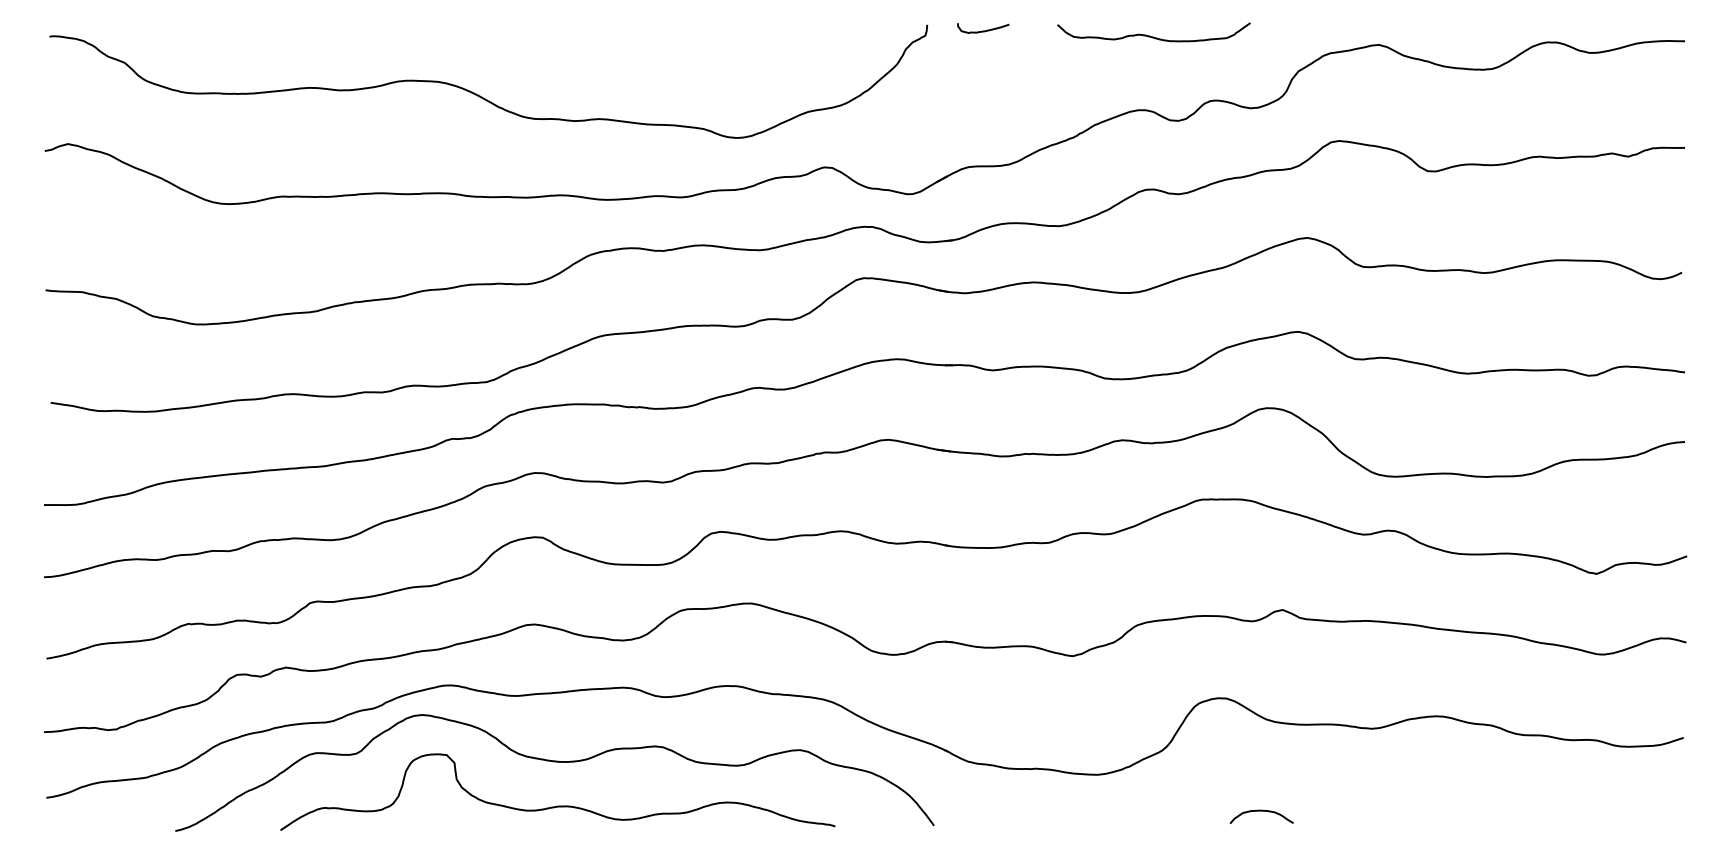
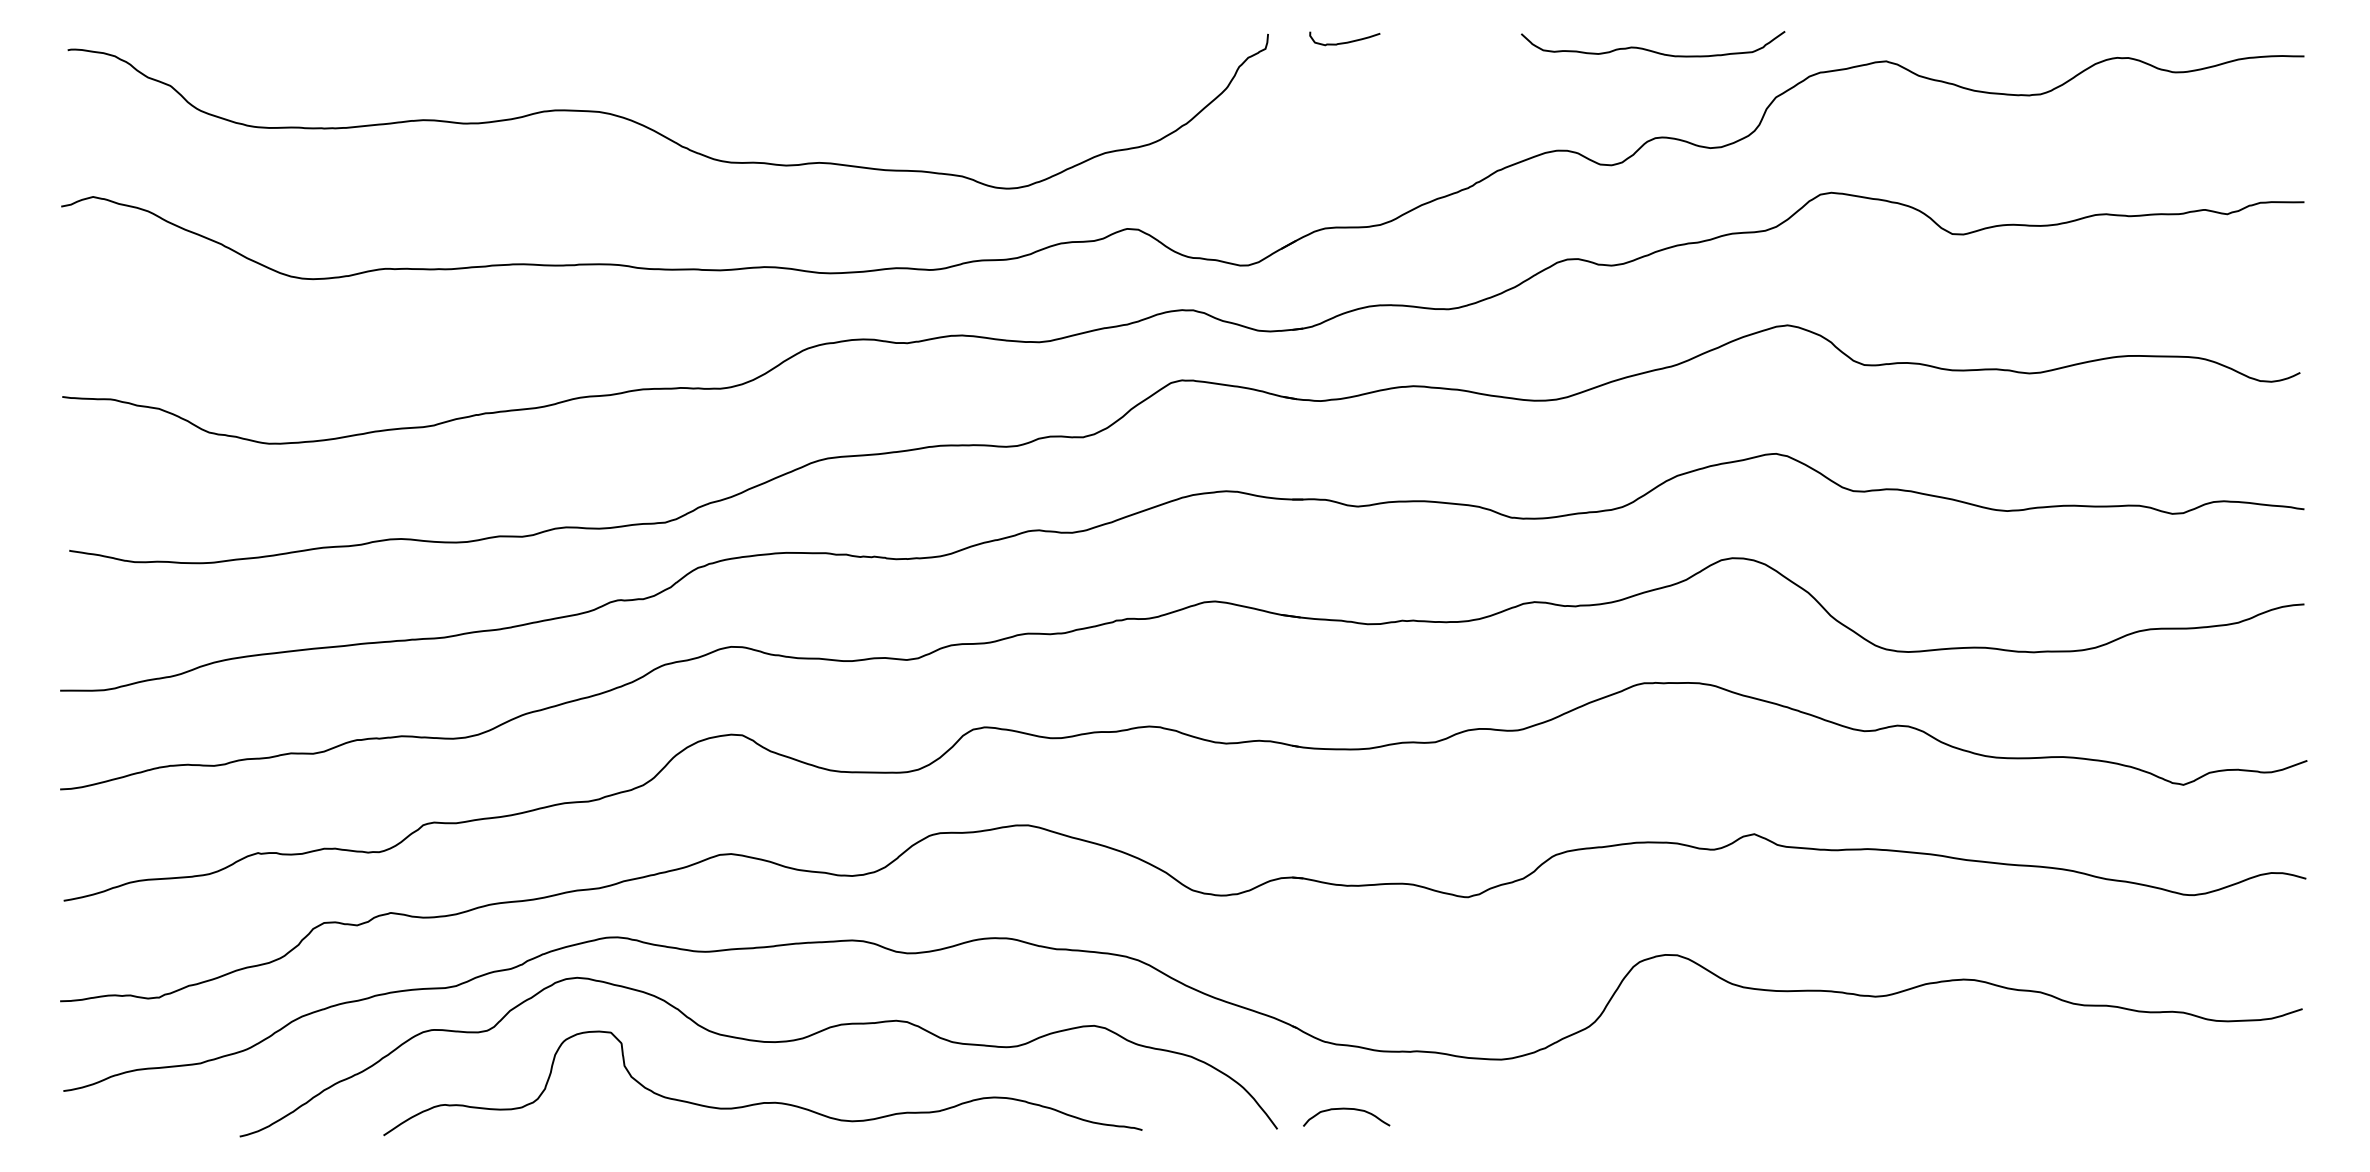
curve: (1154, 36) -> (1653, 50), moved
curve: (1261, 811) -> (1346, 1109), moved

